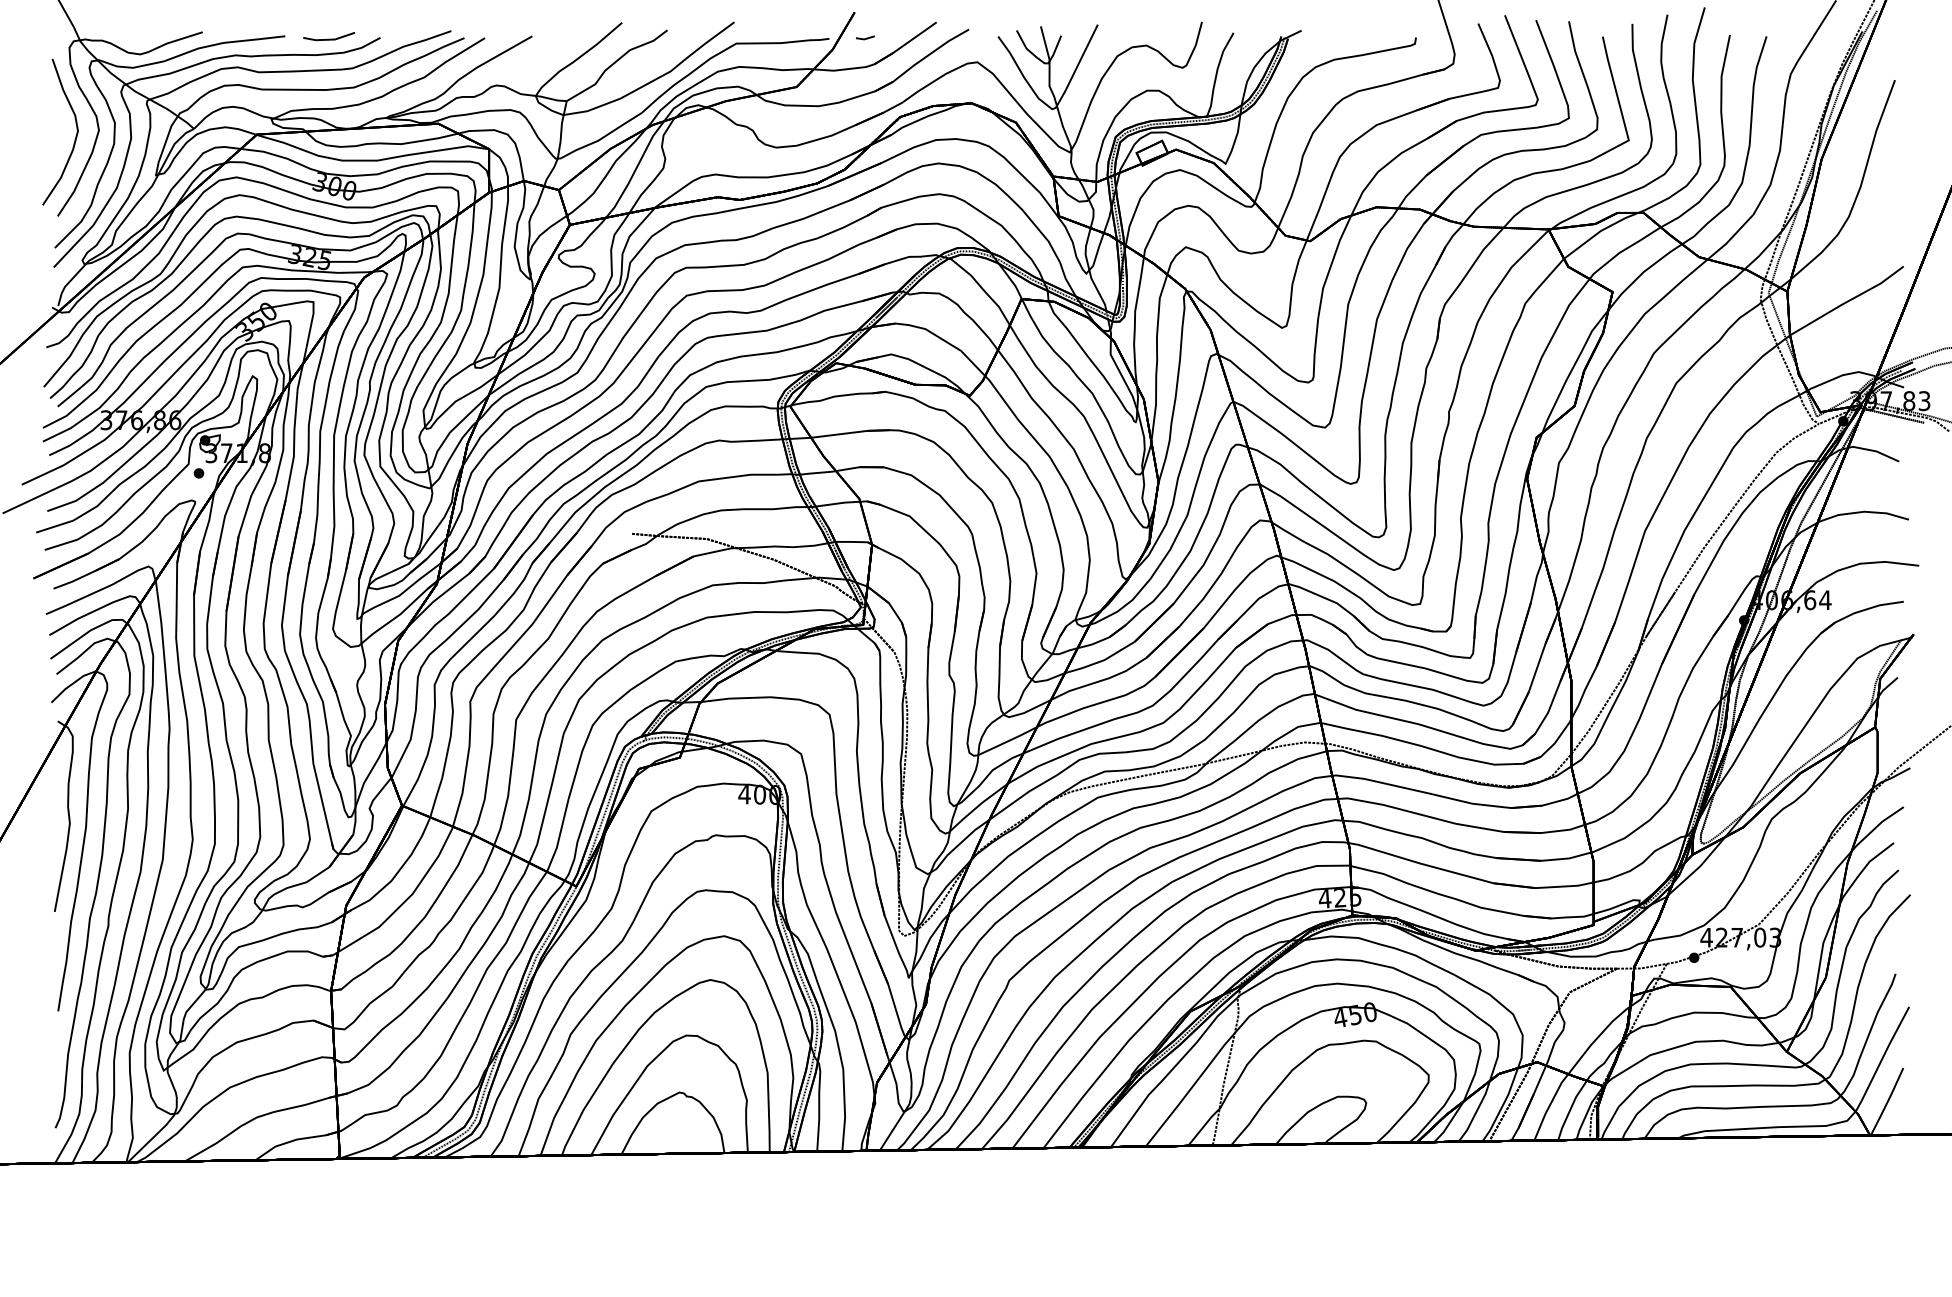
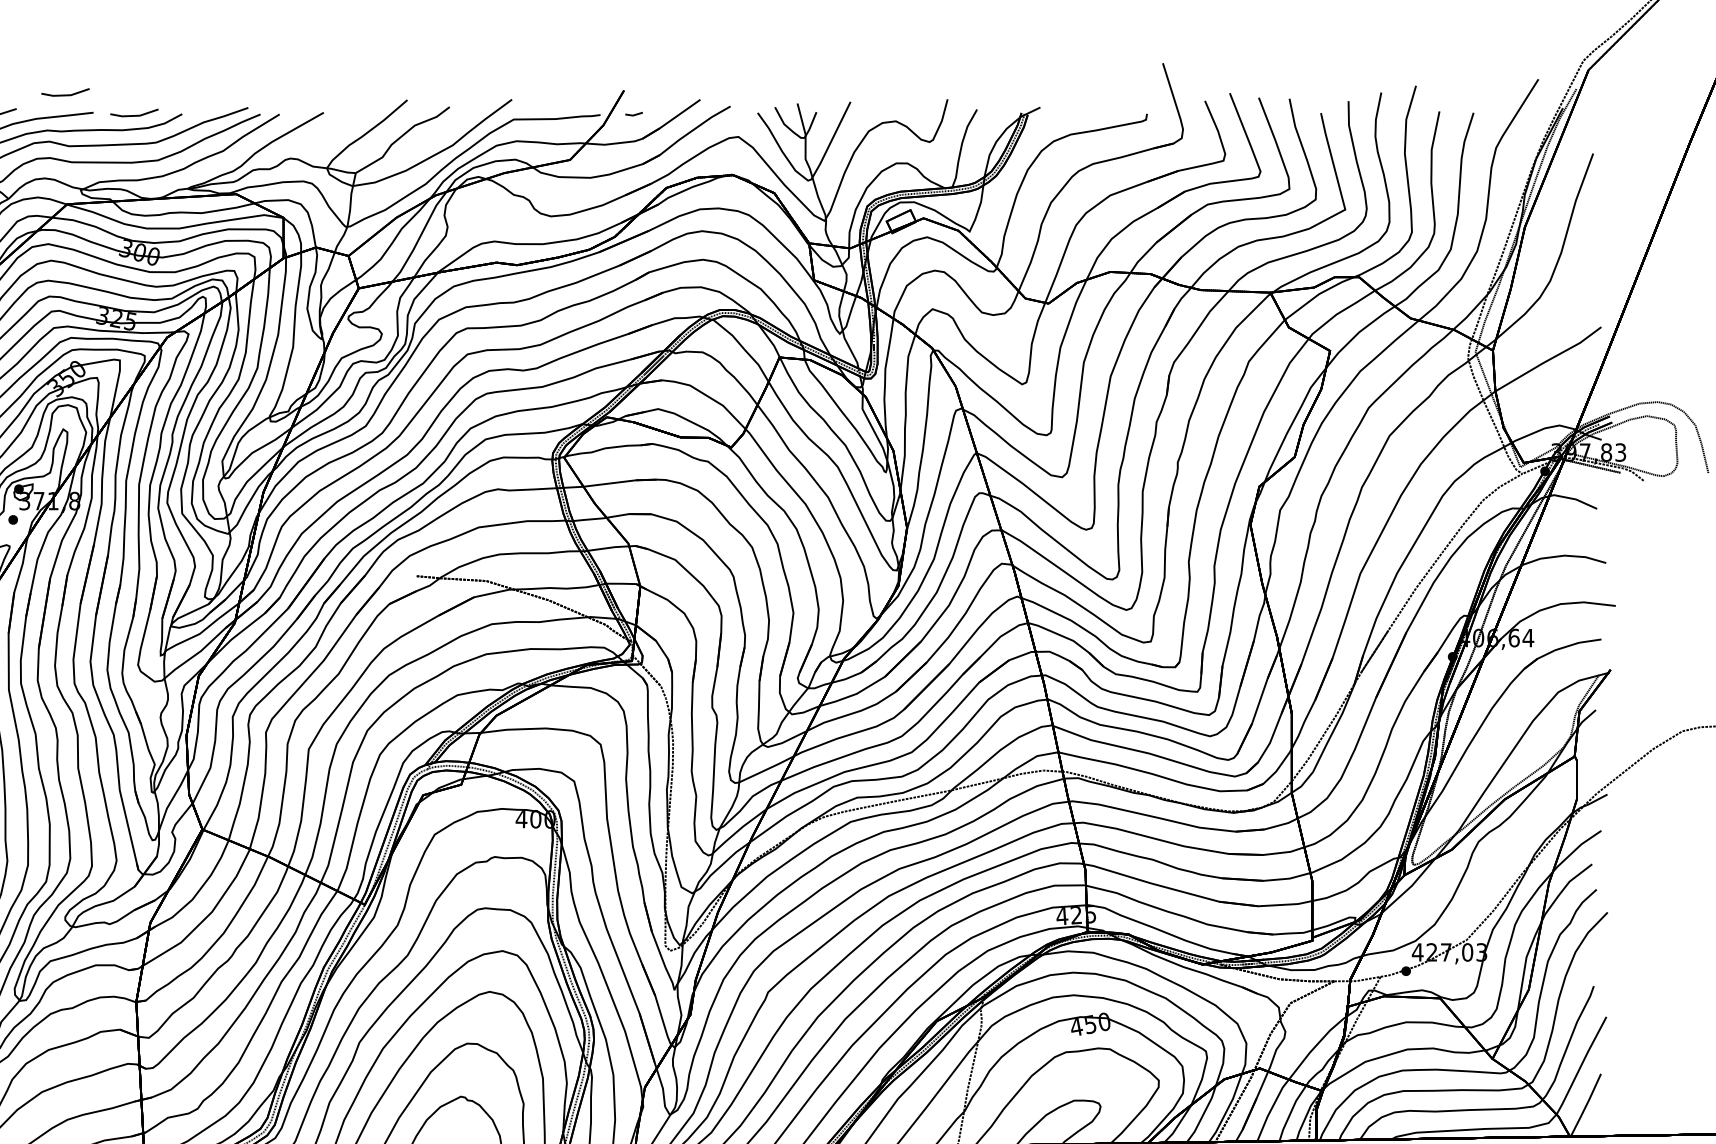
line: (255, 16) -> (65, 94), added

